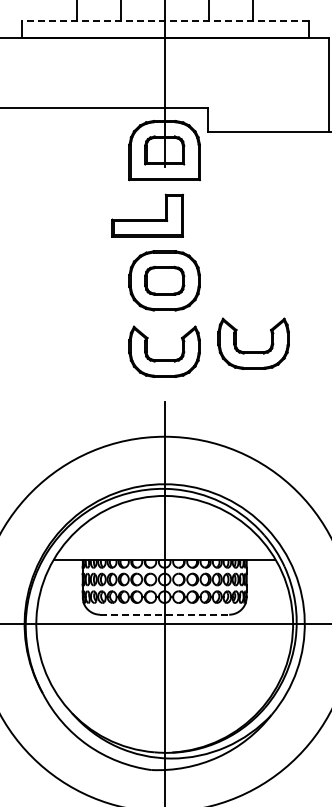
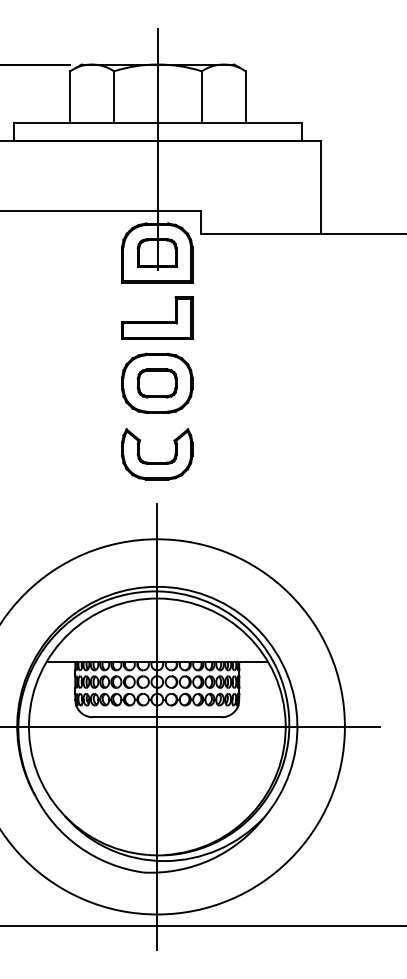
line: (164, 20) -> (157, 123), dashed -> solid
part: (147, 215) -> (157, 318), moved
part: (253, 351) -> (246, 454), removed
line: (164, 614) -> (157, 717), dashed -> solid

